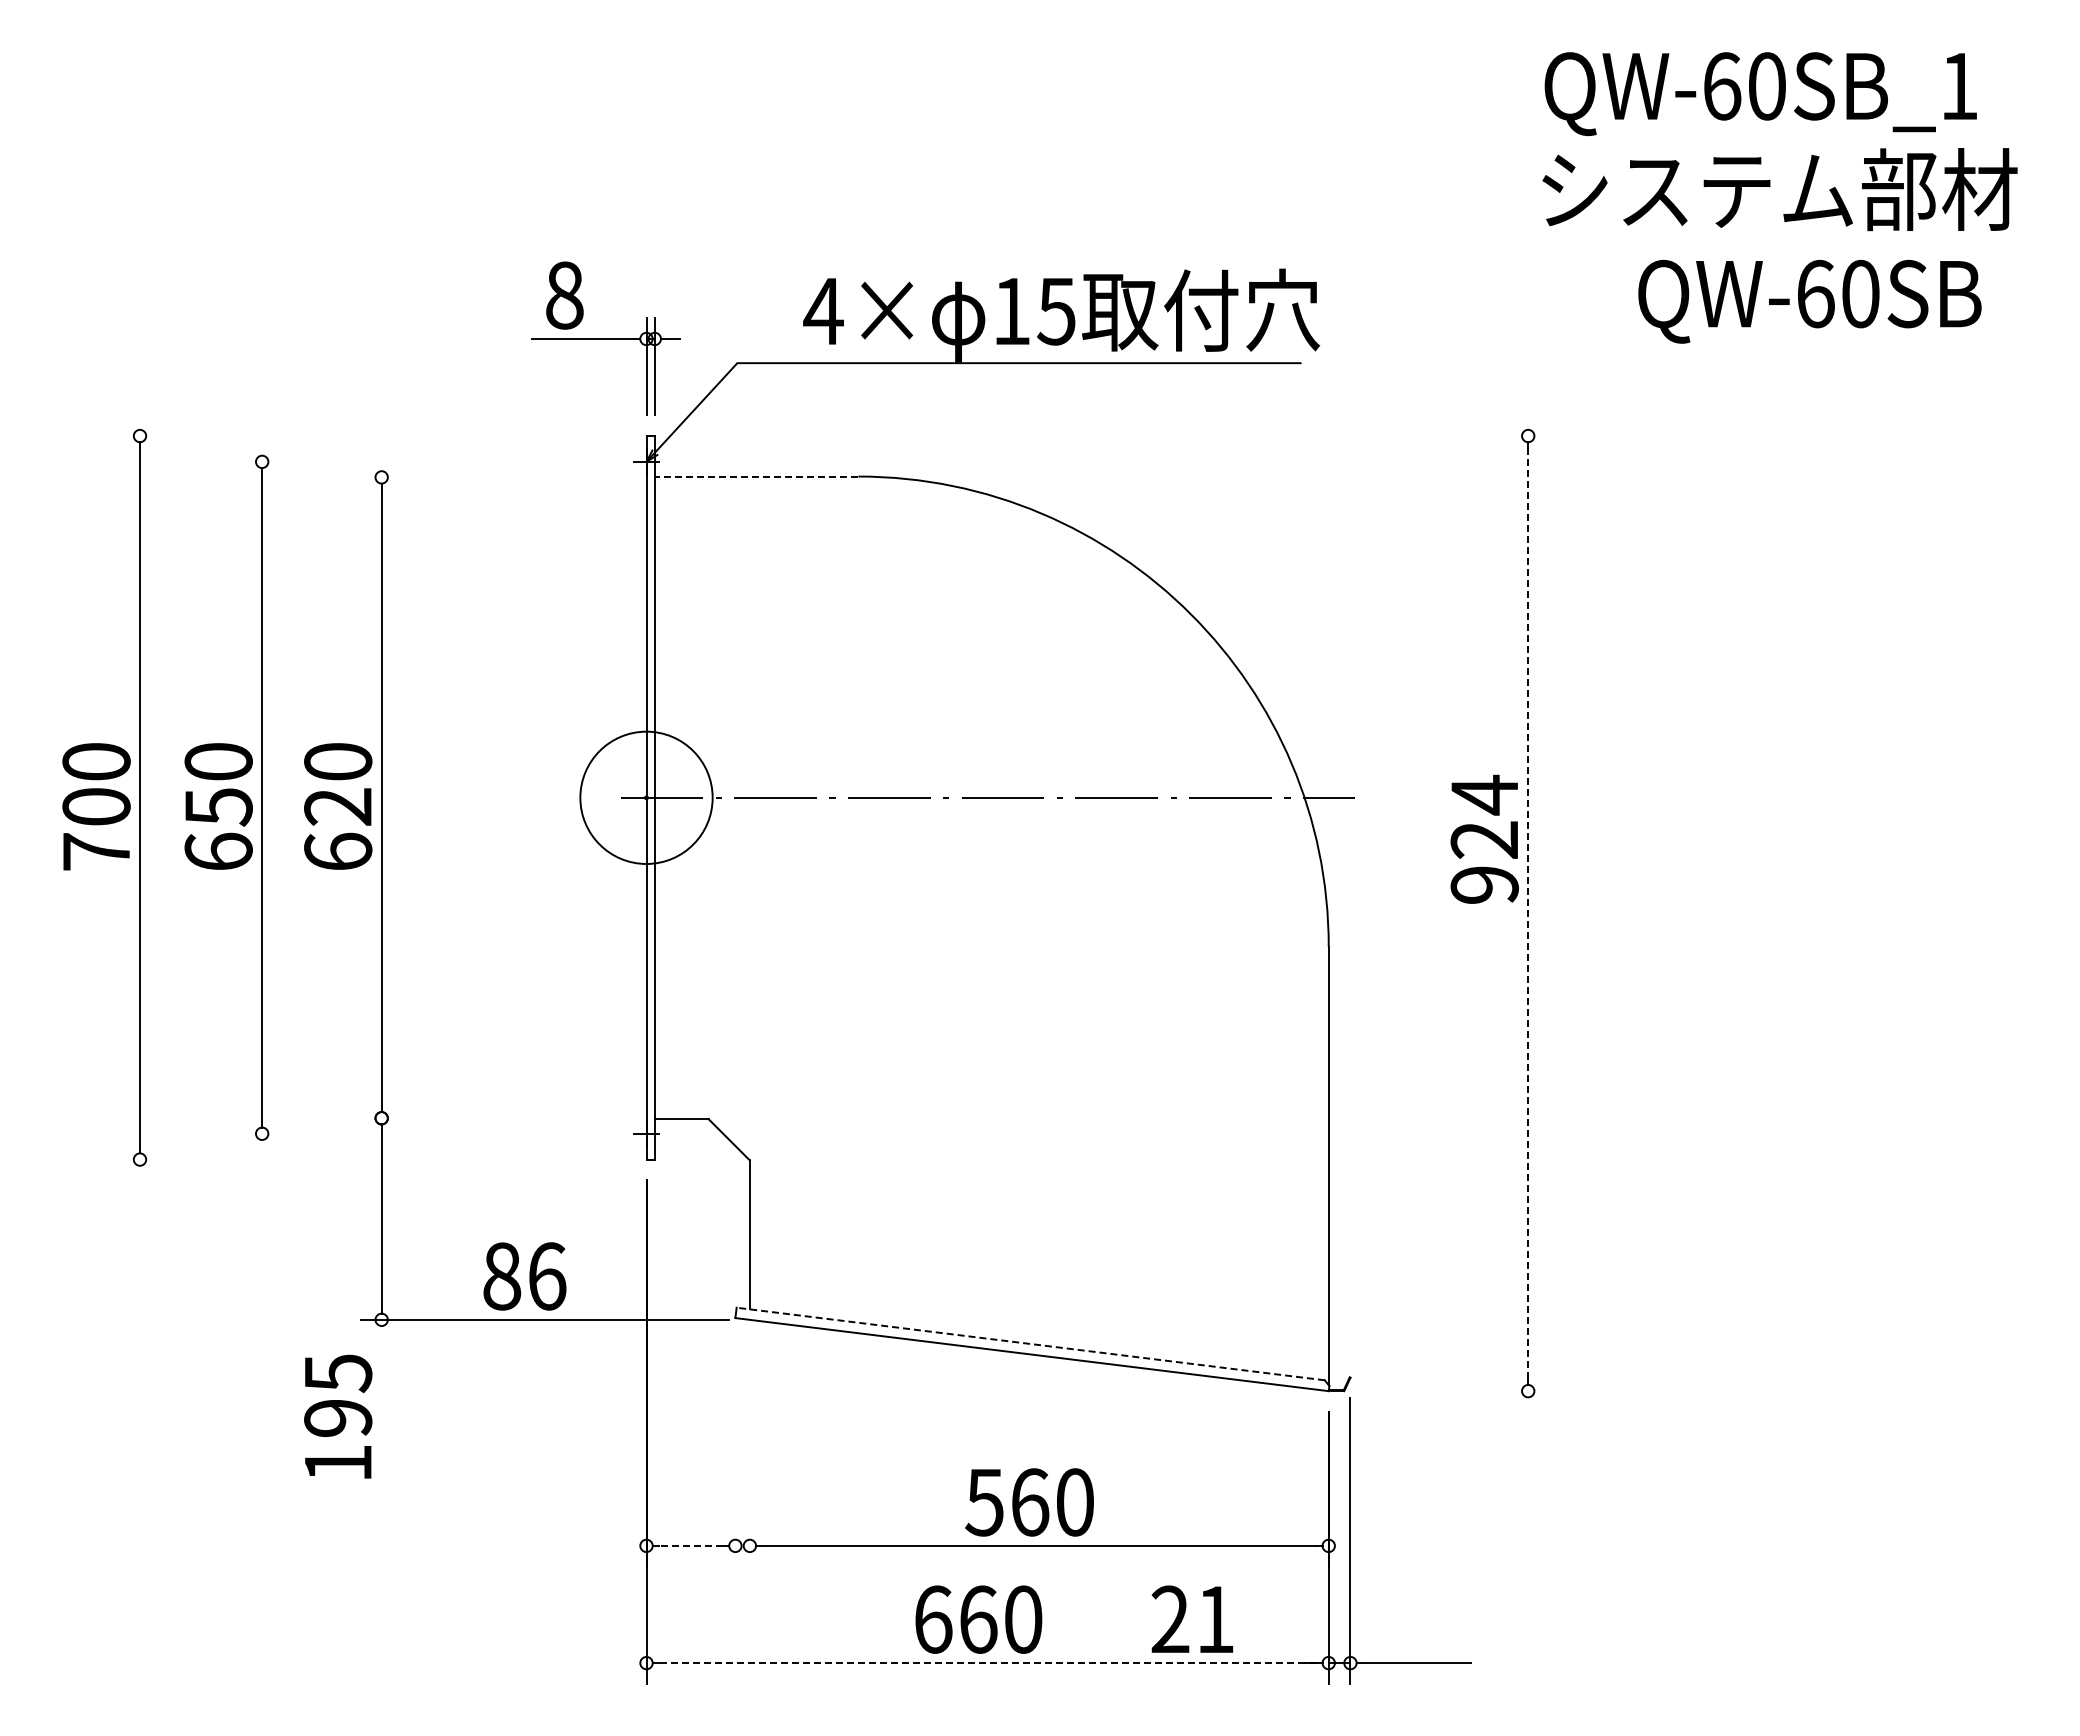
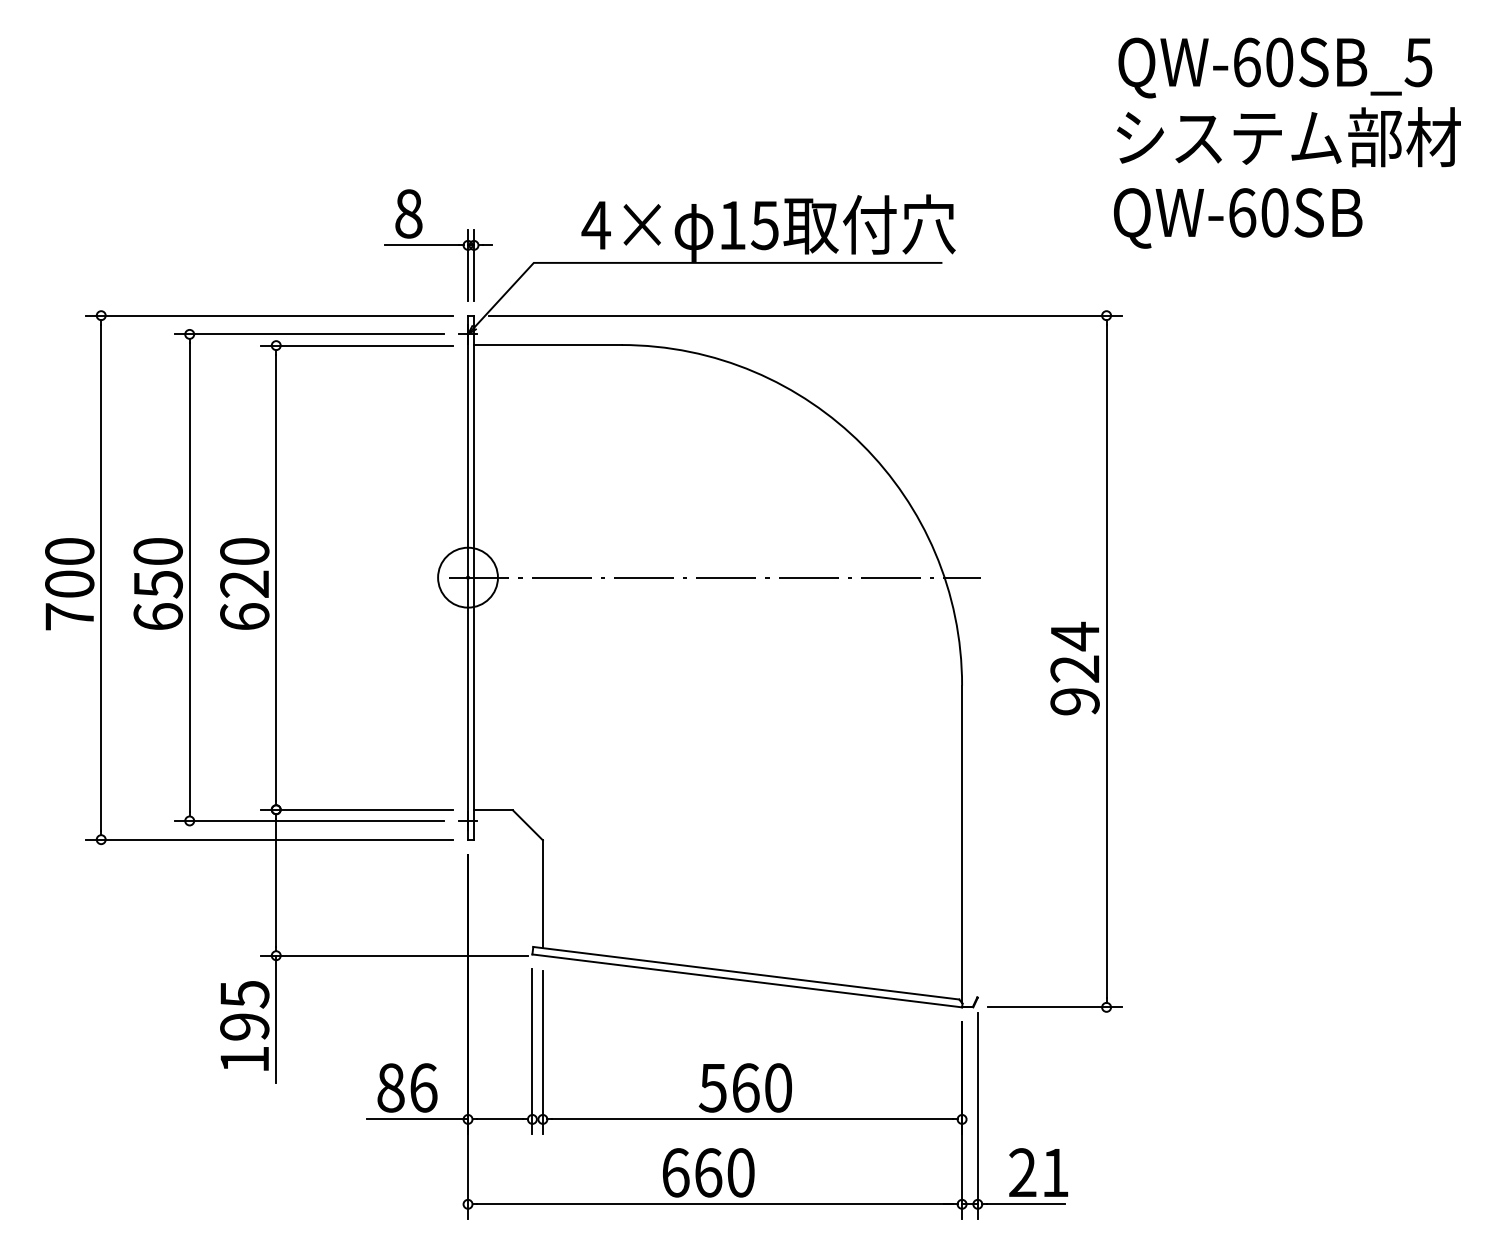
text: (1958, 86) -> (1418, 62), QW-60SB_1 -> QW-60SB_5
text: (1809, 301) -> (1237, 218), moved
line: (372, 436) -> (269, 316), added
line: (1111, 436) -> (804, 316), added
line: (426, 461) -> (308, 334), added
line: (756, 476) -> (547, 344), dashed -> solid
line: (493, 477) -> (357, 345), added
circle: (646, 797) -> (468, 577), size x0.62
text: (1484, 838) -> (1074, 667), moved
line: (1528, 914) -> (1106, 662), dashed -> solid
line: (493, 1118) -> (357, 809), added
line: (426, 1133) -> (308, 820), added
line: (372, 1159) -> (269, 839), added
text: (524, 1276) -> (407, 1088), moved
line: (1030, 1343) -> (746, 972), dashed -> solid
line: (1456, 1391) -> (1054, 1007), added
line: (381, 1407) -> (276, 1019), added
line: (735, 1452) -> (532, 1051), added
line: (749, 1453) -> (542, 1052), added
line: (576, 1545) -> (417, 1119), added
line: (690, 1545) -> (499, 1119), dashed -> solid
text: (1192, 1618) -> (1038, 1172), moved
line: (987, 1663) -> (714, 1204), dashed -> solid

